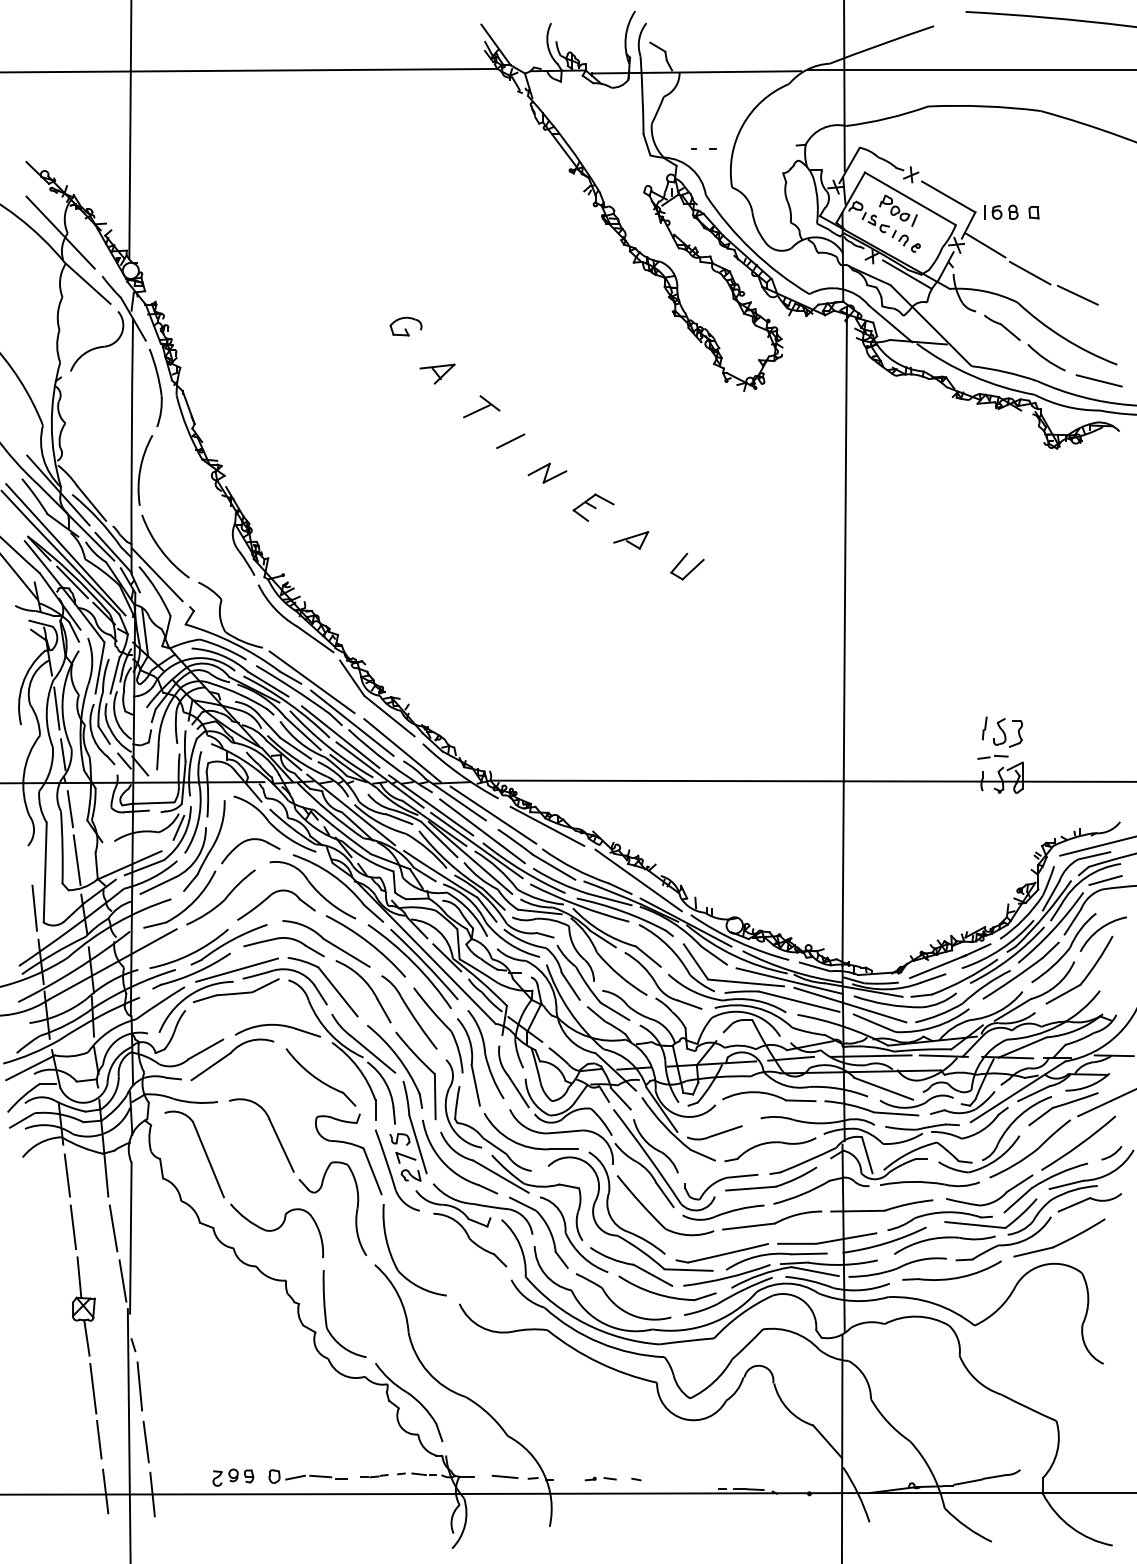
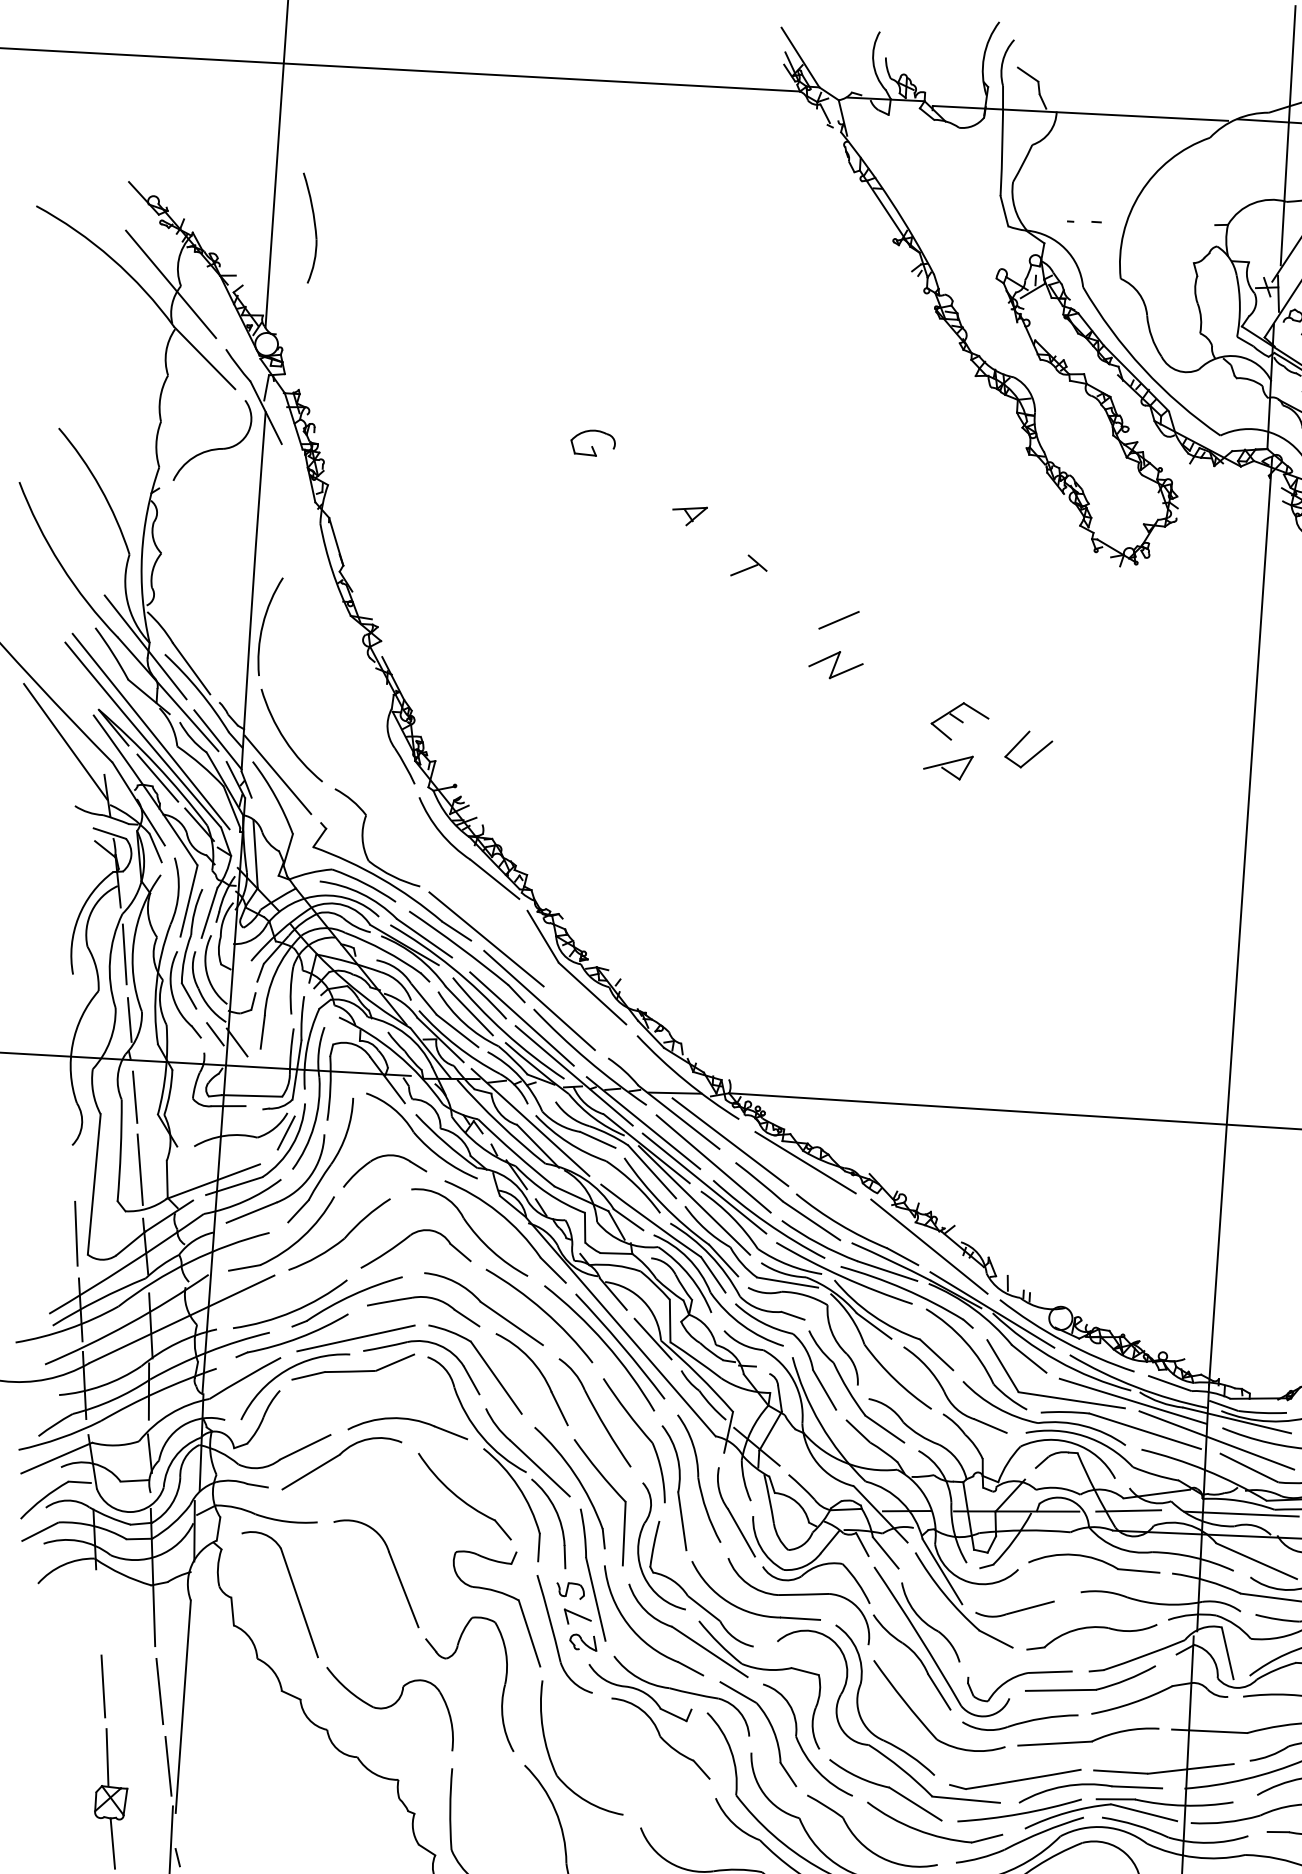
part: (405, 326) -> (592, 442), moved
part: (437, 373) -> (689, 515), size x0.7
part: (155, 387) -> (308, 227), moved
part: (481, 406) -> (748, 565), size x0.7
line: (510, 440) -> (838, 619), moved
part: (593, 507) -> (959, 721), moved
part: (687, 566) -> (1028, 749), moved
line: (402, 750) -> (607, 1043), removed
line: (67, 1175) -> (99, 1612), removed

